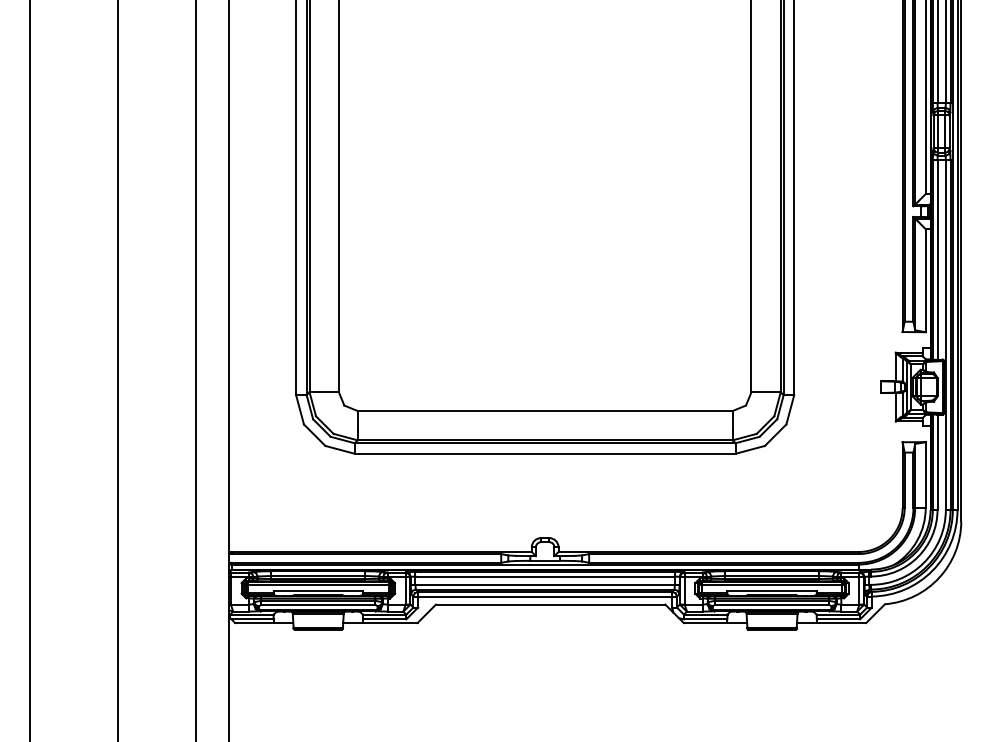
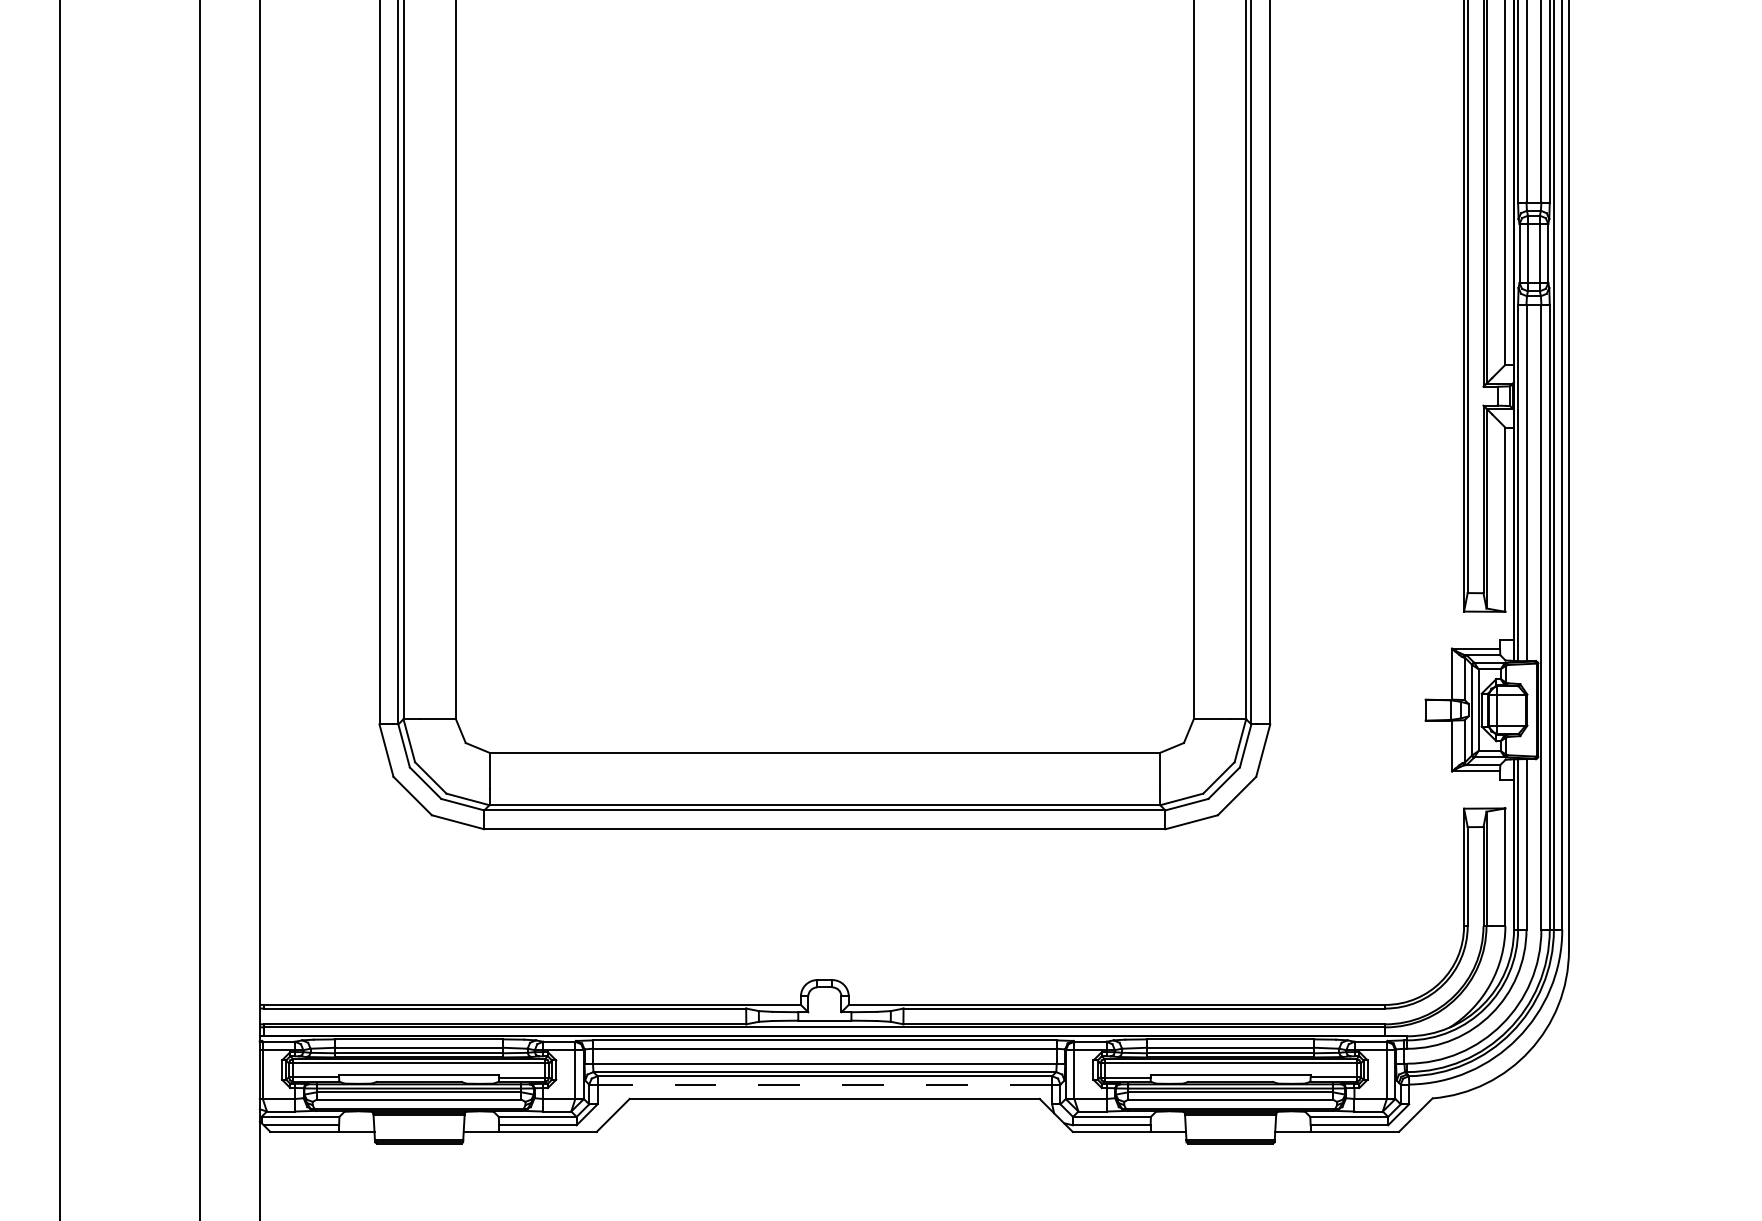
line: (544, 596) -> (823, 1084), solid -> dashed

